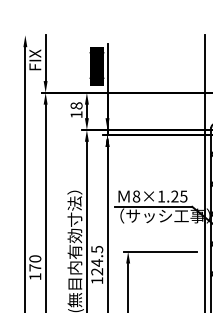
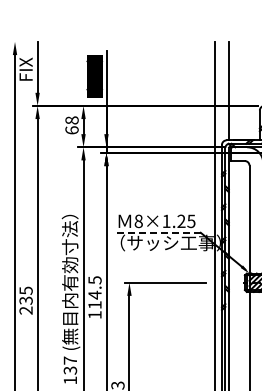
text: (76, 114) -> (71, 130), 18 -> 68
line: (153, 206) -> (157, 232), solid -> dashed
text: (34, 267) -> (25, 300), 170 -> 235
text: (96, 272) -> (94, 305), 124.5 -> 114.5

